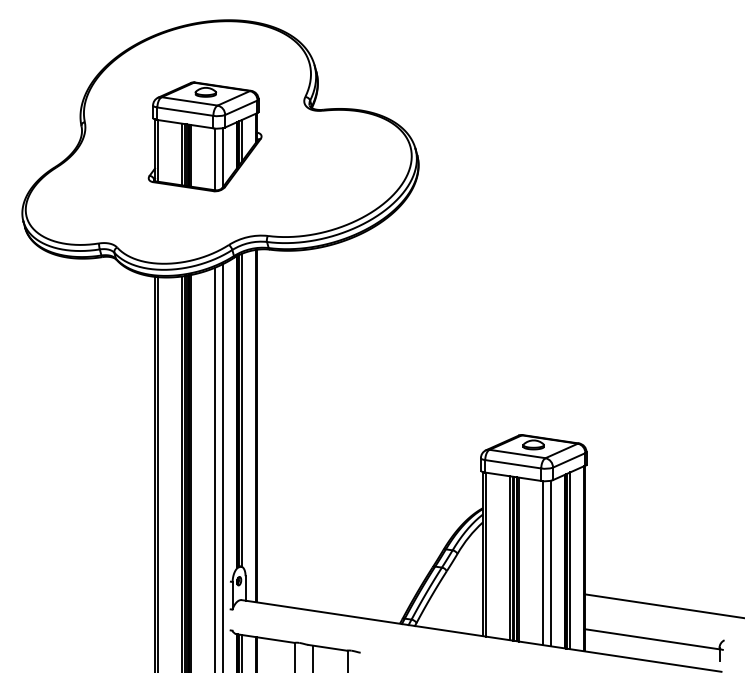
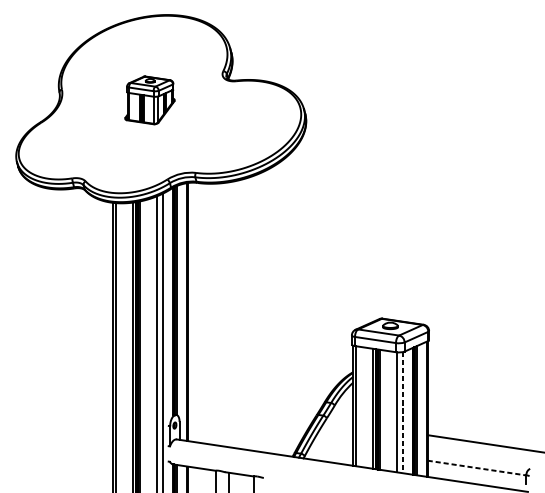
part: (204, 136) -> (149, 100), size x0.6
line: (550, 563) -> (402, 412), solid -> dashed
line: (652, 639) -> (477, 468), solid -> dashed

